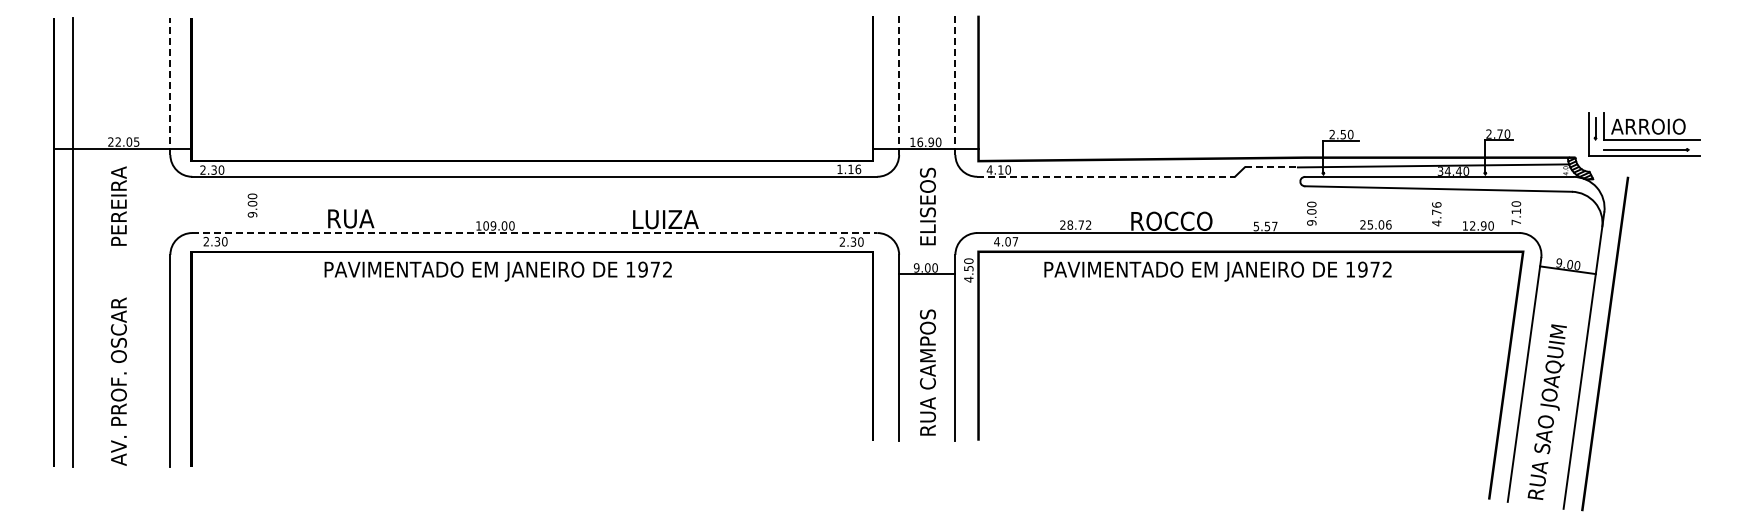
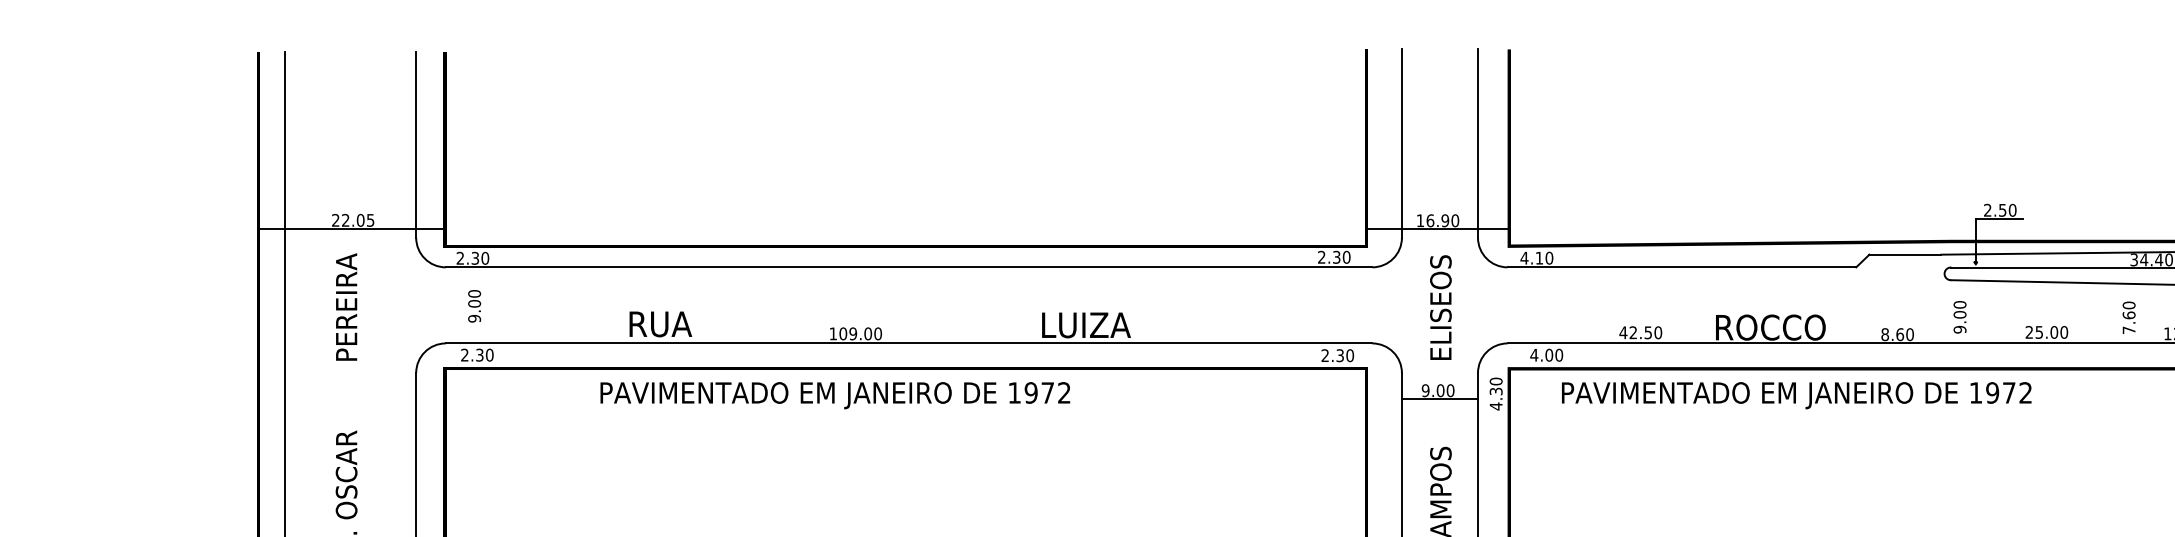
line: (899, 85) -> (1402, 143), dashed -> solid
line: (955, 85) -> (1478, 143), dashed -> solid
line: (170, 86) -> (416, 145), dashed -> solid
line: (1271, 167) -> (1905, 254), dashed -> solid
text: (849, 169) -> (1334, 257), 1.16 -> 2.30
line: (1106, 176) -> (1682, 266), dashed -> solid
text: (252, 205) -> (474, 306), moved
text: (1436, 214) -> (2128, 318), 4.76 -> 7.60
text: (1075, 224) -> (1640, 331), 28.72 -> 42.50
text: (1388, 224) -> (2063, 331), 25.06 -> 25.00
text: (1265, 226) -> (1897, 334), 5.57 -> 8.60
line: (534, 233) -> (908, 344), dashed -> solid
text: (1015, 241) -> (1559, 354), 4.07 -> 4.00
text: (968, 268) -> (1495, 391), 4.50 -> 4.30
text: (497, 271) -> (834, 395), moved
text: (1217, 271) -> (1796, 395), moved

